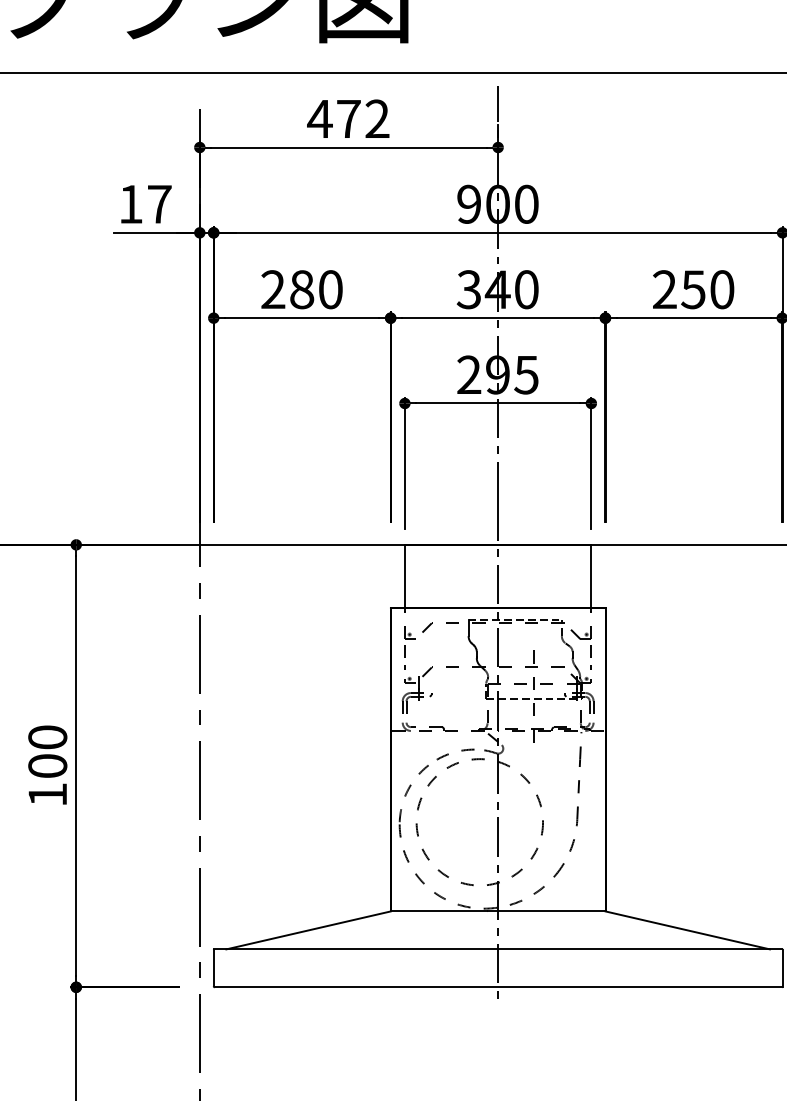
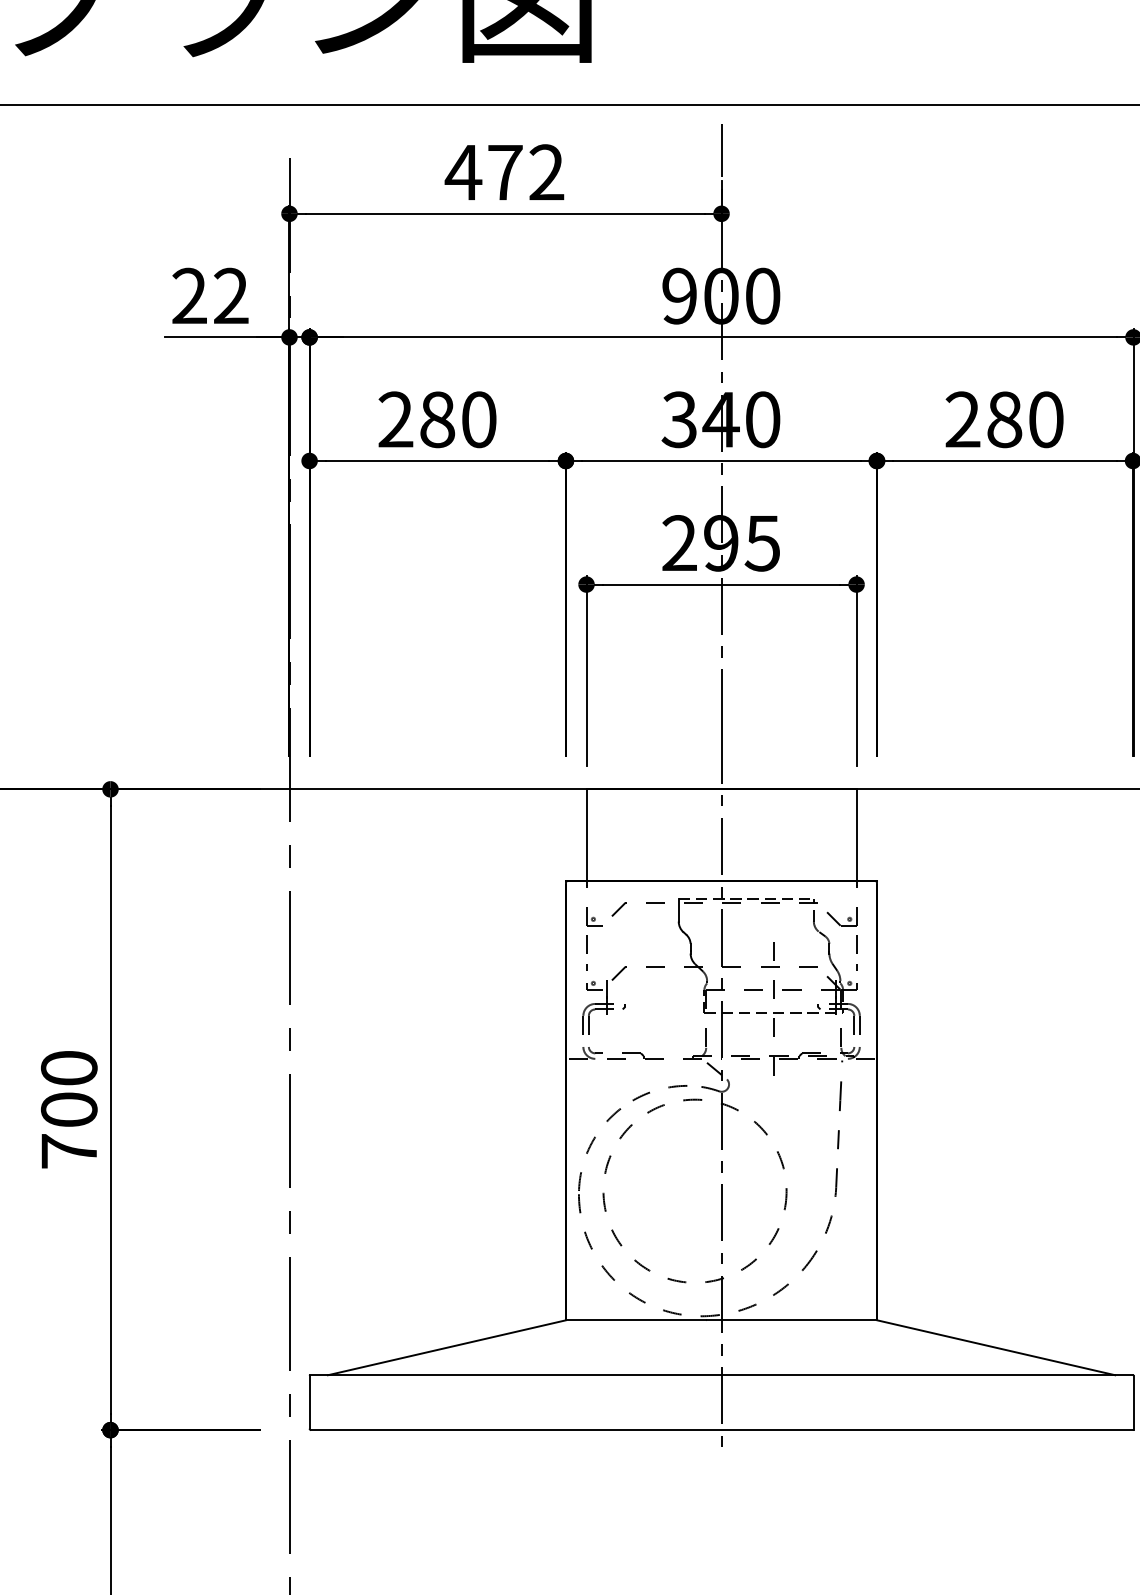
text: (145, 203) -> (210, 294), 17 -> 22
text: (693, 289) -> (1004, 419), 250 -> 280
text: (47, 794) -> (68, 1150), 100 -> 700

